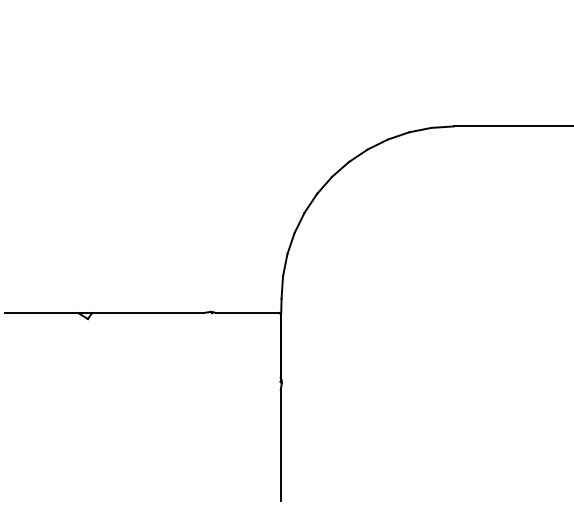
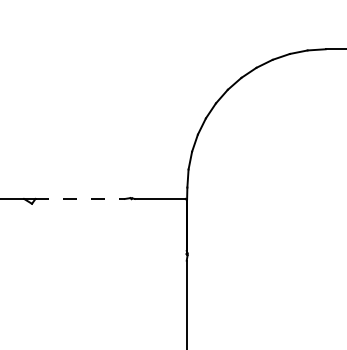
line: (148, 312) -> (80, 198), solid -> dashed

